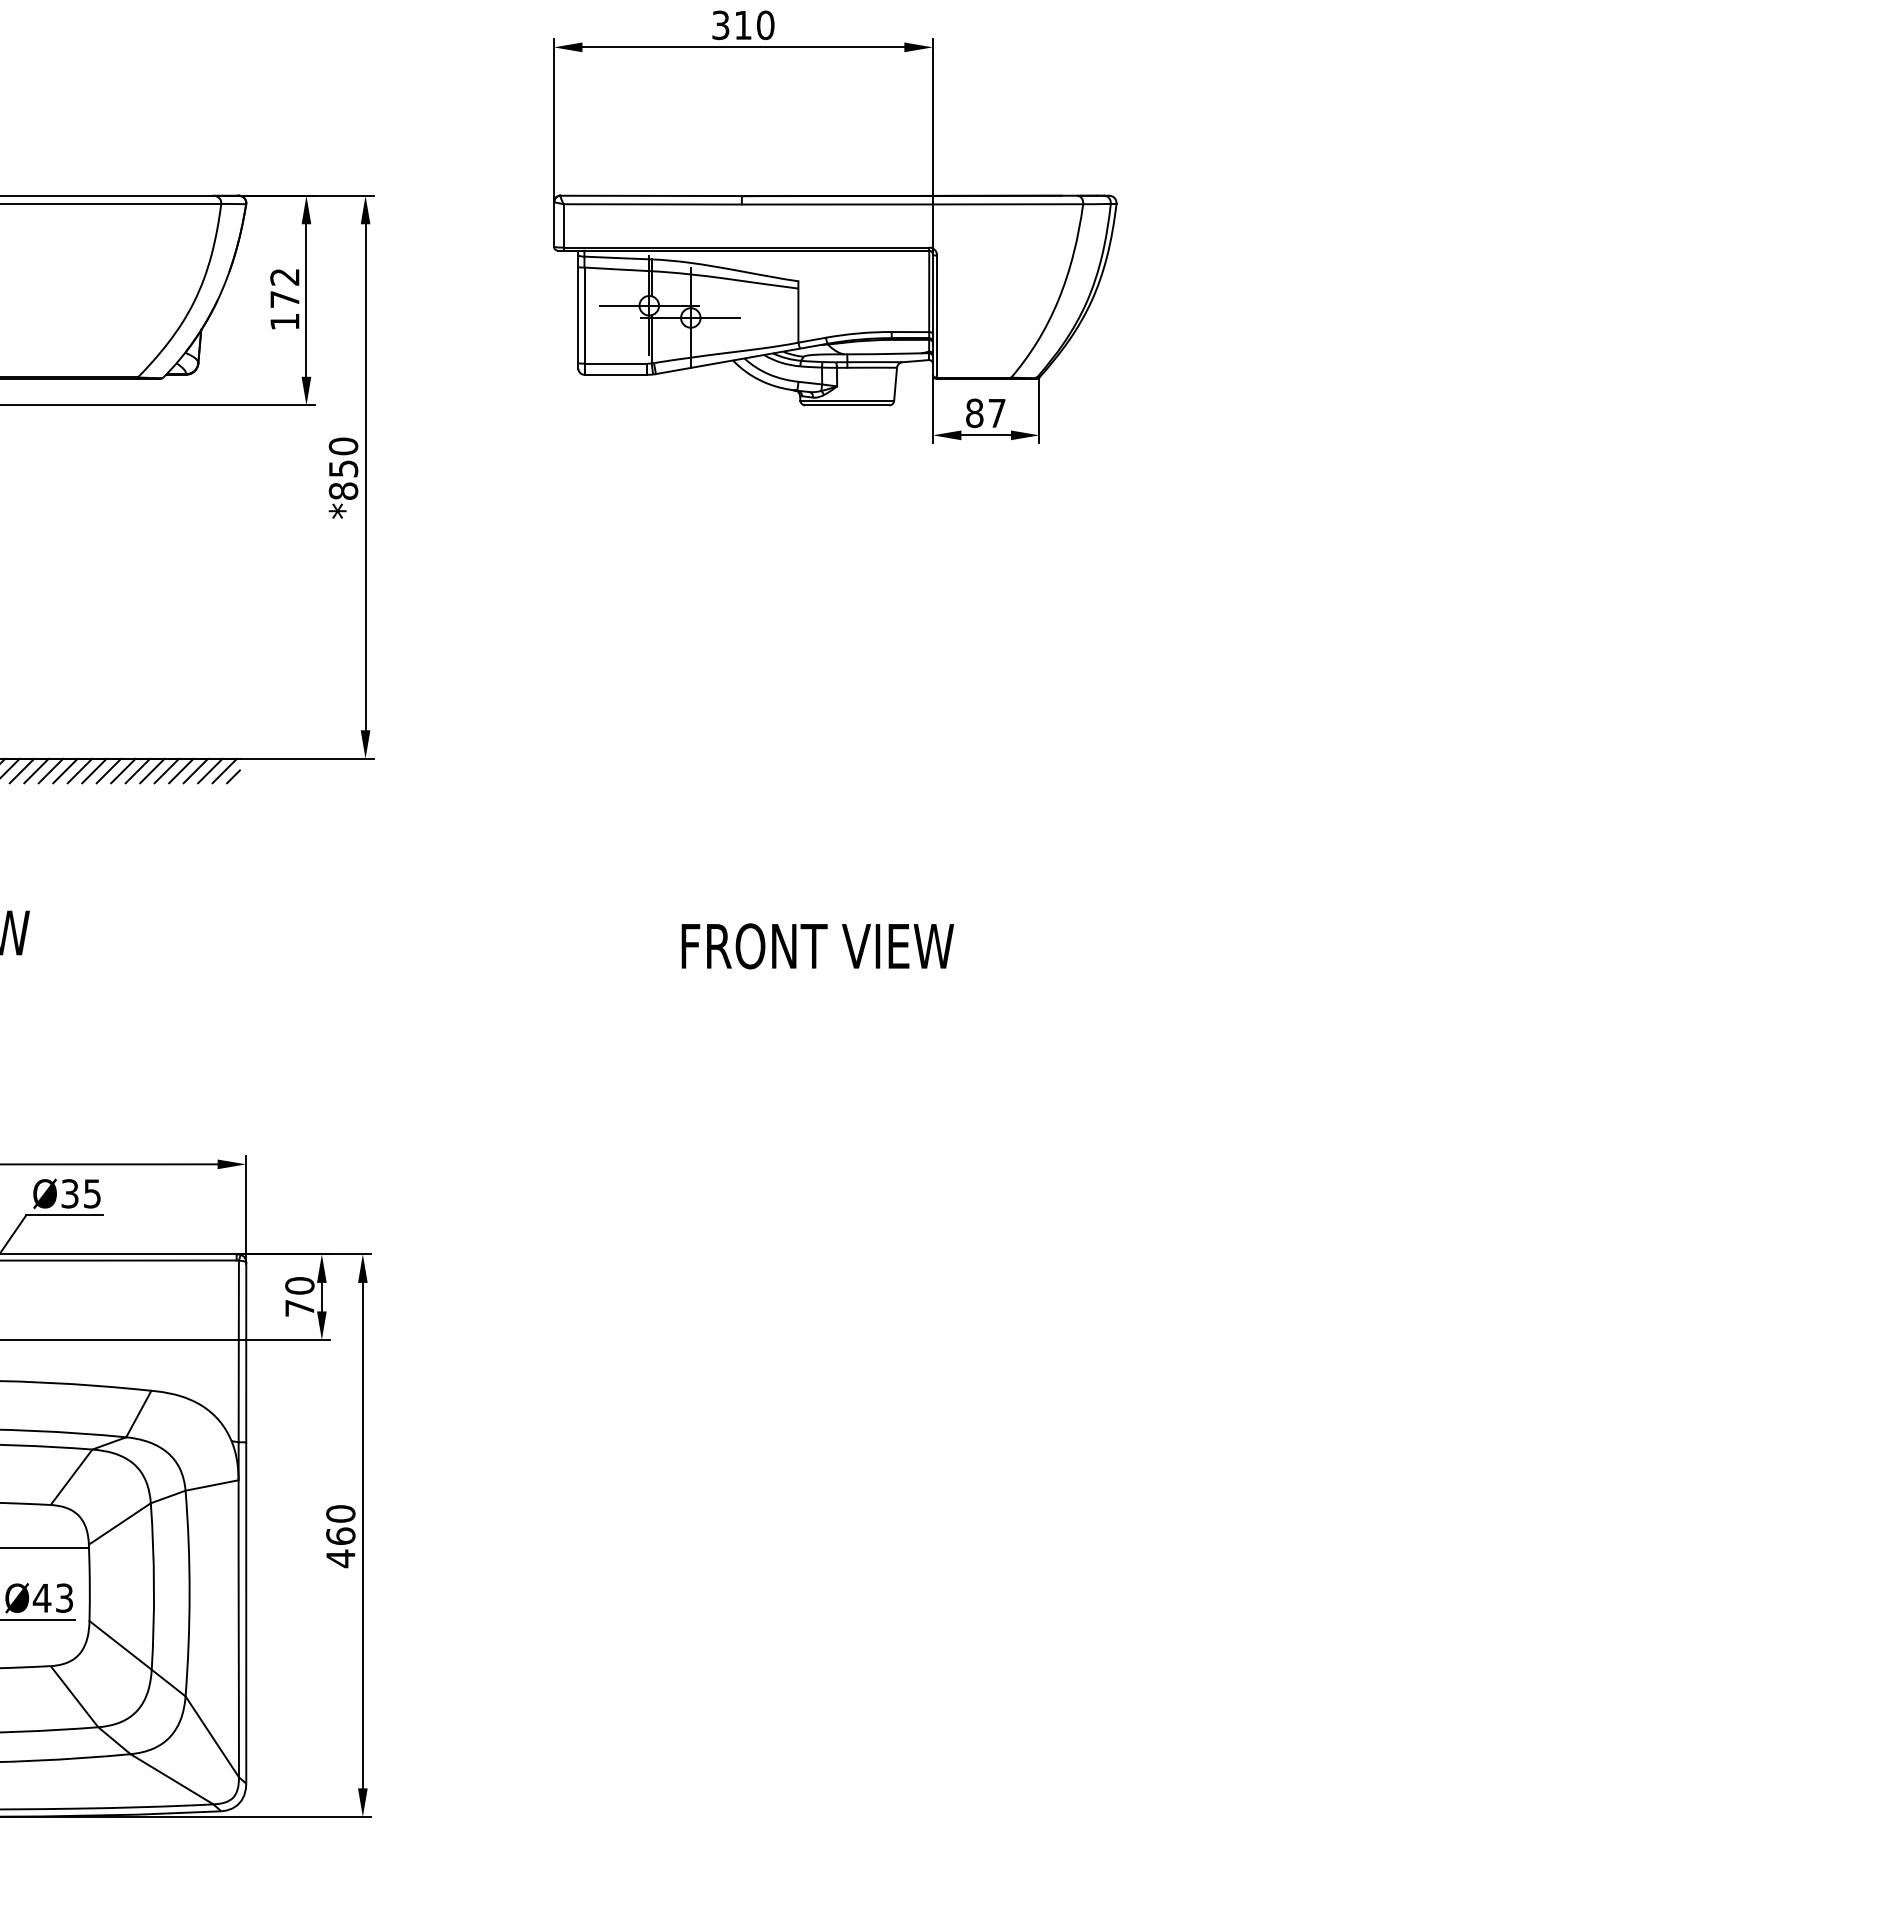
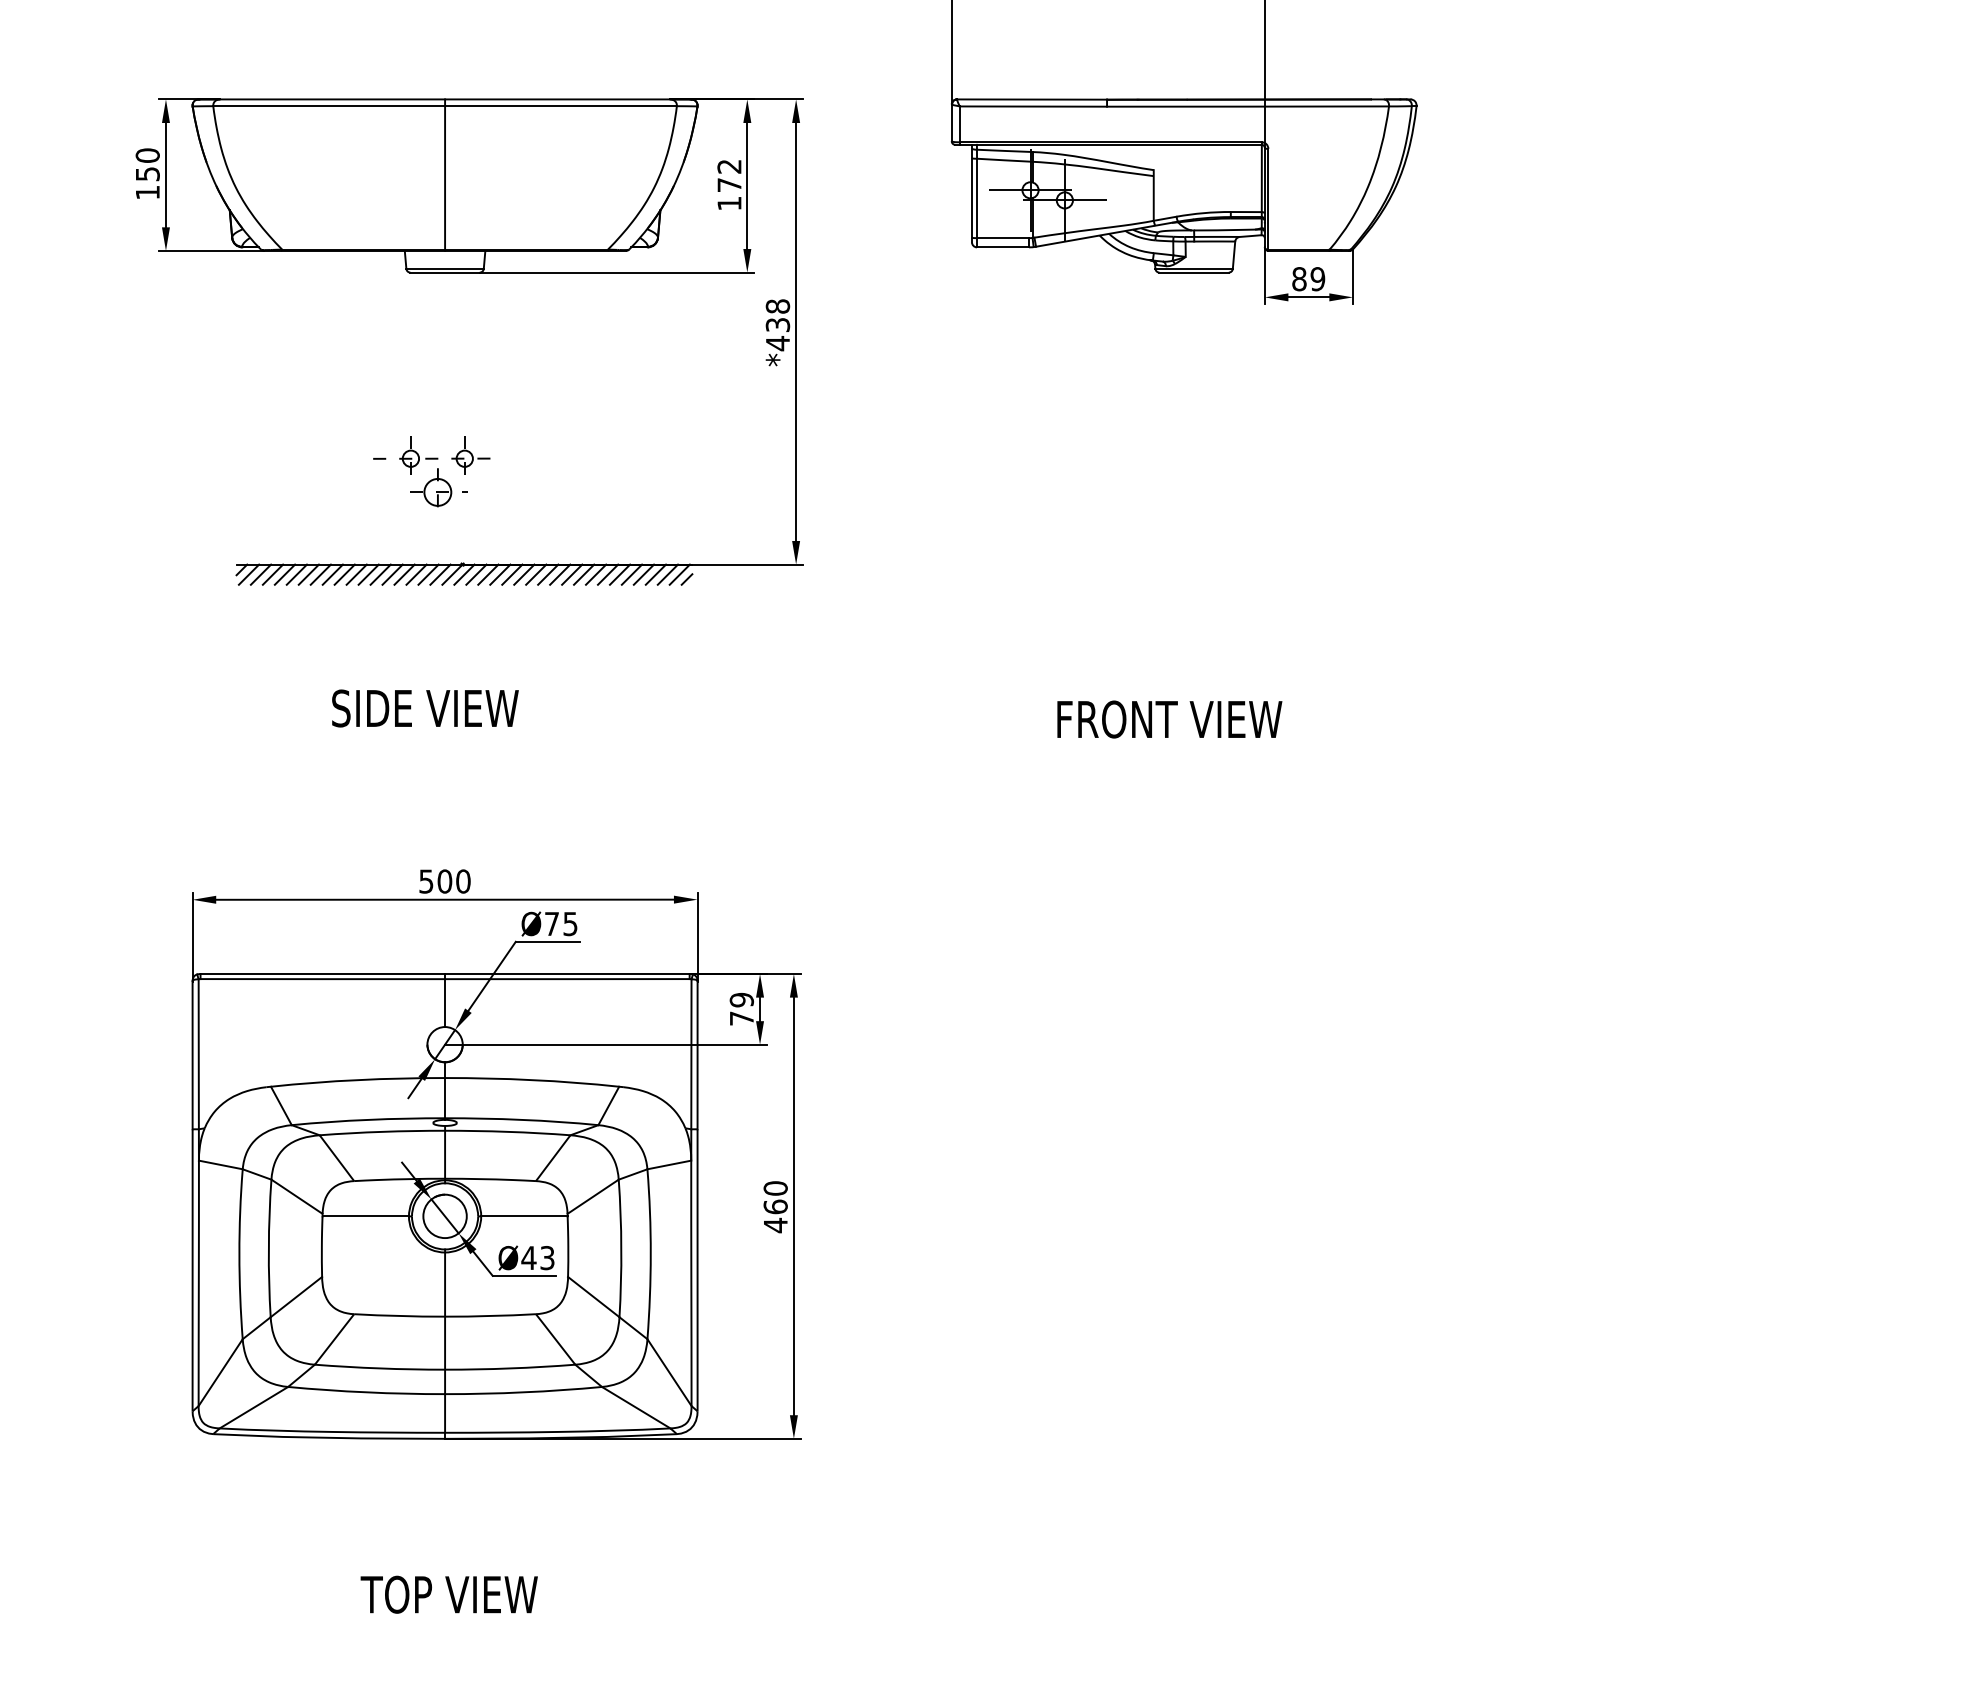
text: (996, 413) -> (1317, 279), 87 -> 89
text: (342, 469) -> (777, 325), *850 -> *438
text: (69, 1193) -> (551, 923), Ø35 -> Ø75
text: (299, 1285) -> (741, 999), 70 -> 79

